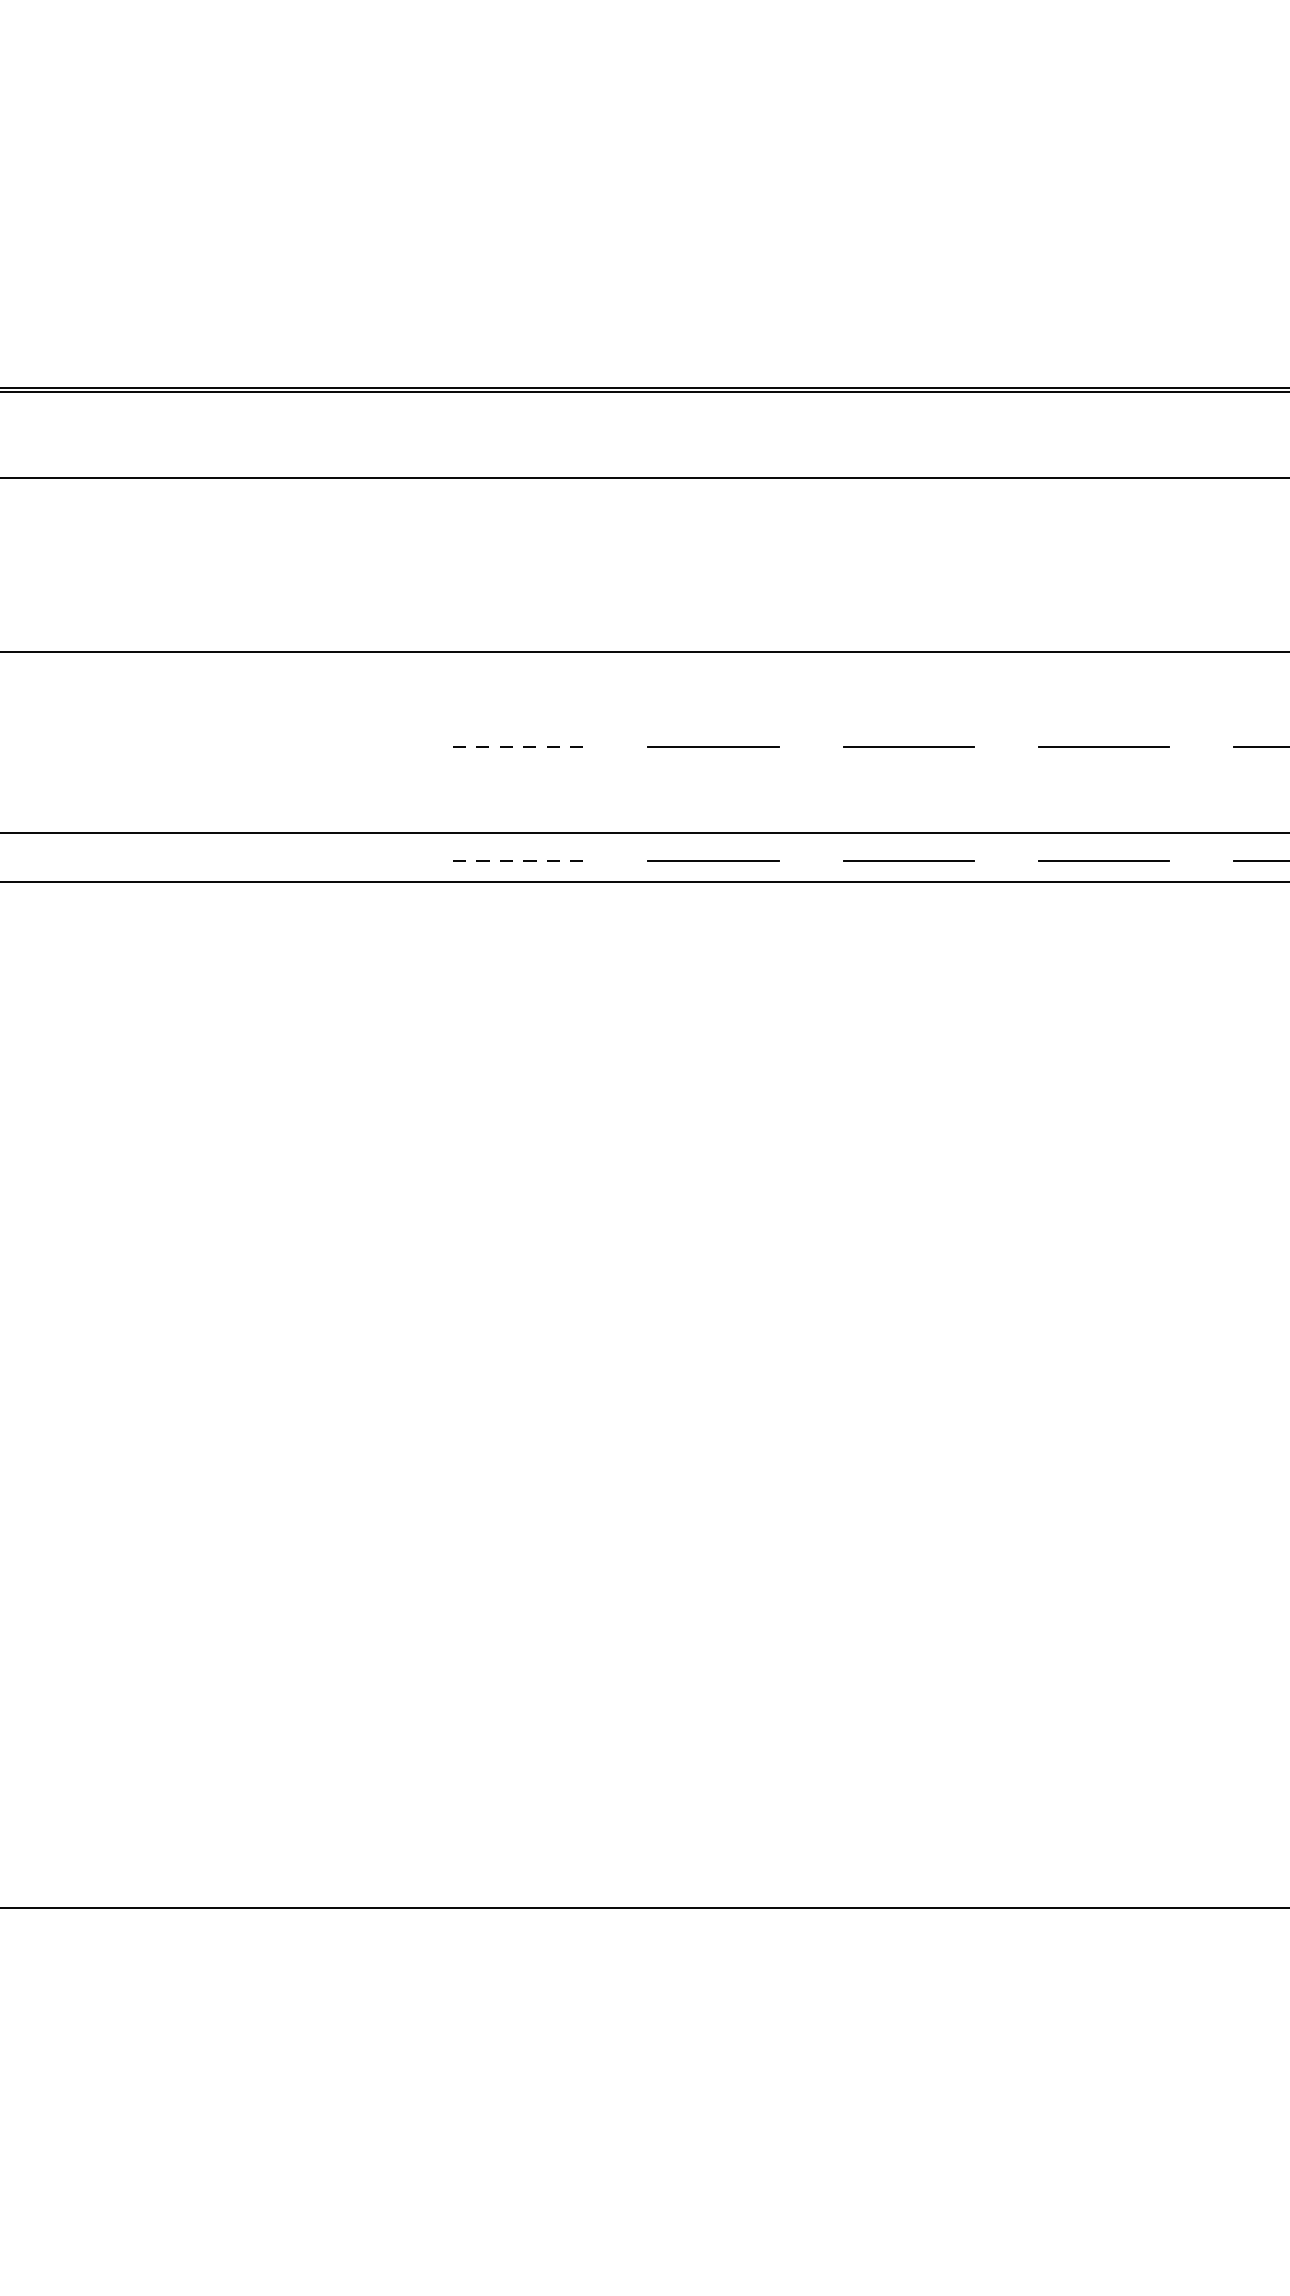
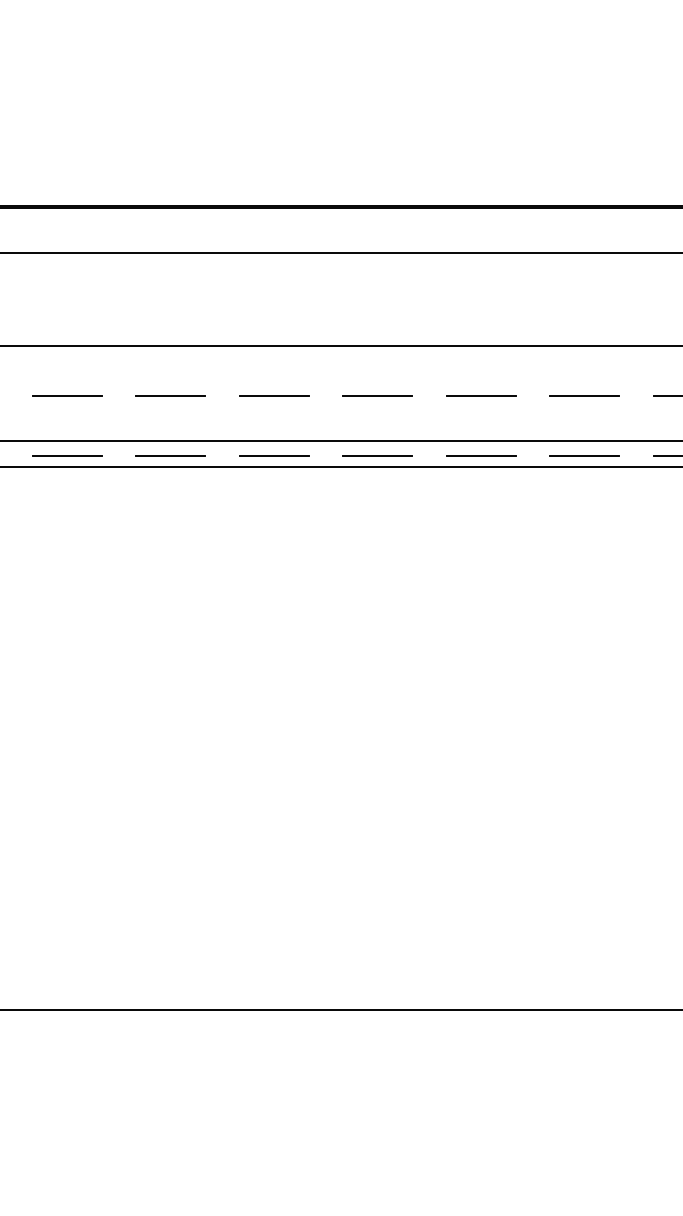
line: (125, 746) -> (66, 395), added
line: (322, 746) -> (170, 395), added
line: (516, 746) -> (273, 395), dashed -> solid
line: (125, 860) -> (66, 455), added
line: (322, 860) -> (170, 455), added
line: (518, 860) -> (274, 455), dashed -> solid

